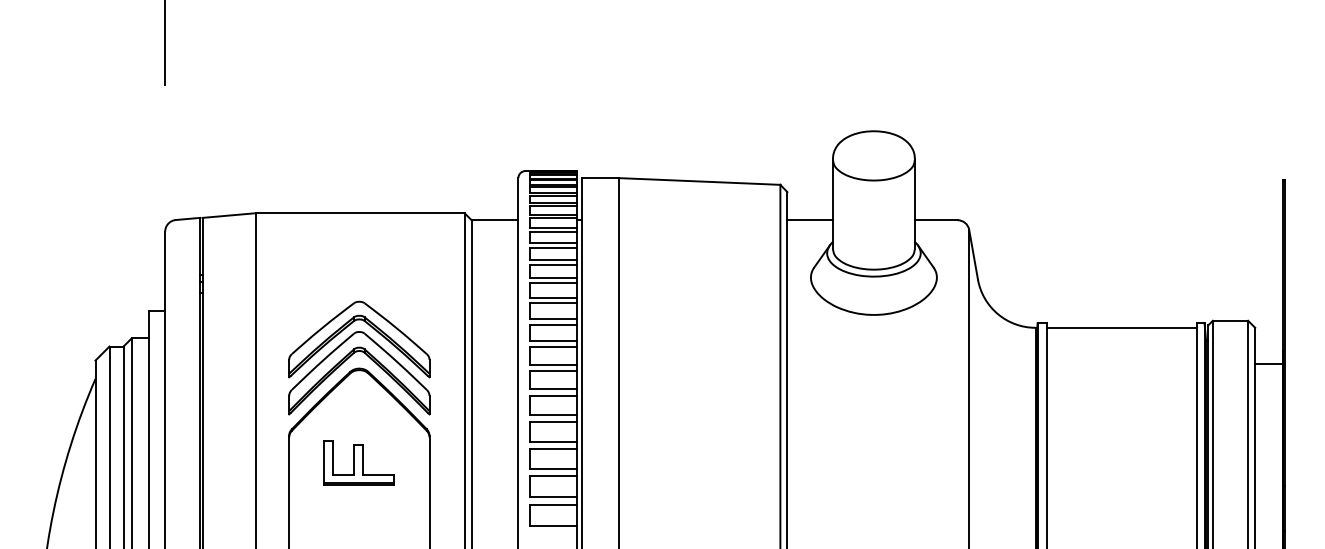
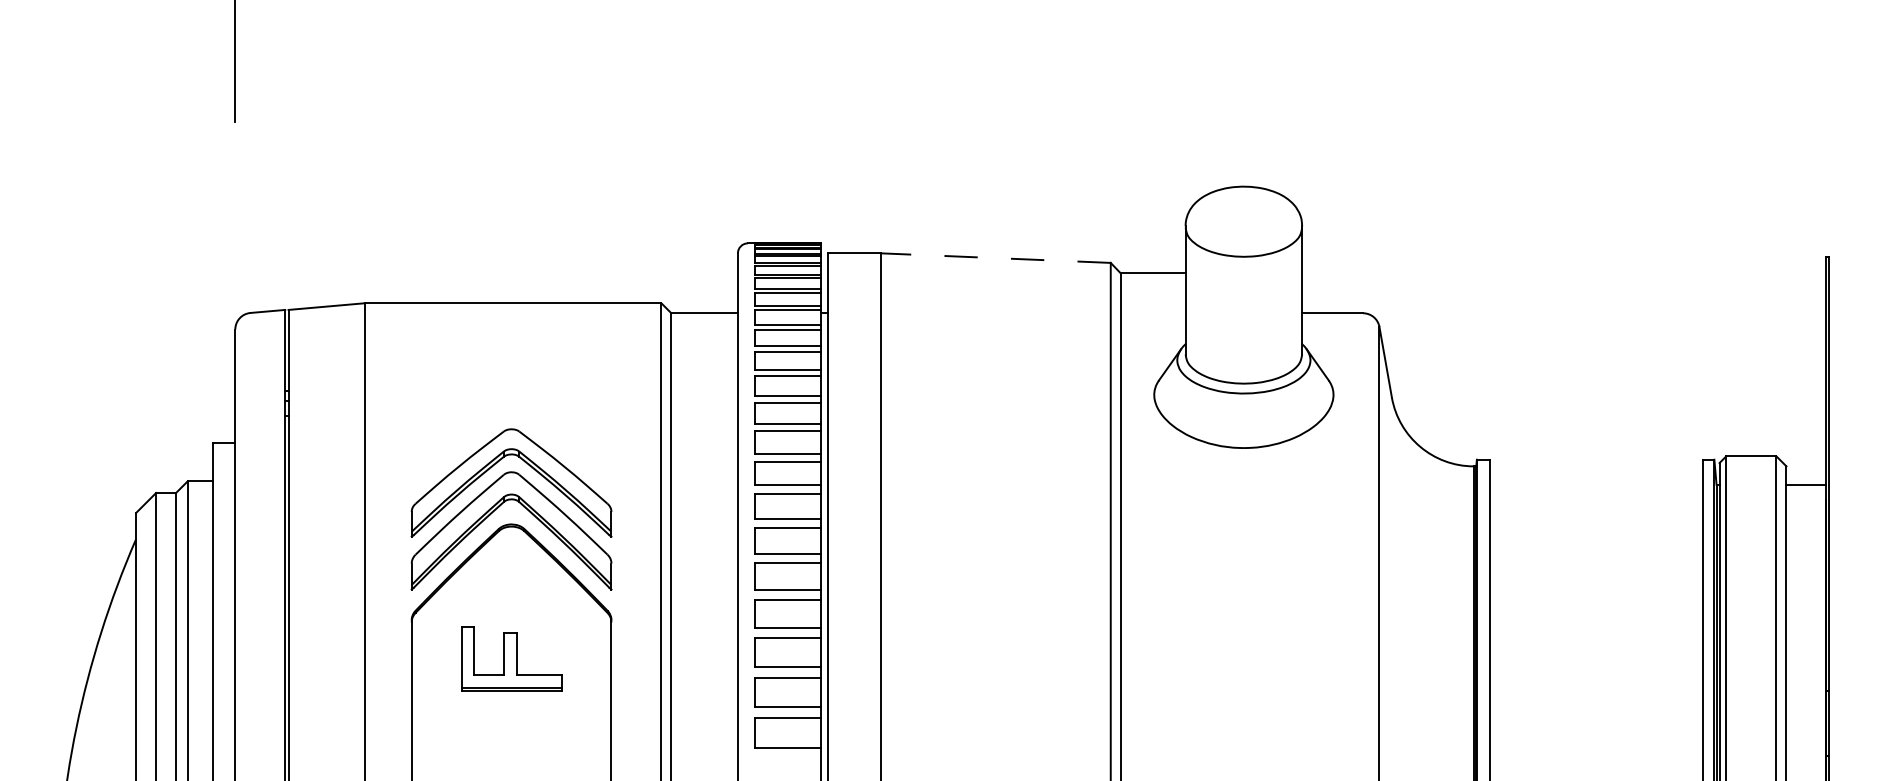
line: (699, 181) -> (995, 258), solid -> dashed
line: (809, 220) -> (1152, 273), moved
line: (1121, 327) -> (1596, 466), removed
line: (1269, 363) -> (1806, 485), moved

